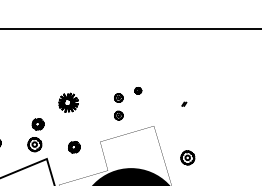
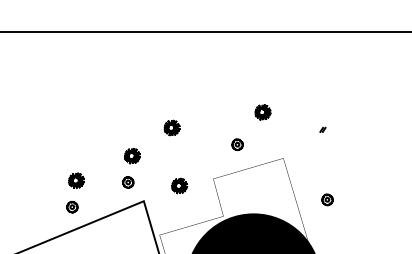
part: (137, 90) -> (262, 112), size x1.67
part: (118, 97) -> (237, 121), removed
part: (68, 102) -> (171, 127), size x0.62
part: (35, 144) -> (128, 182), size x0.62
part: (187, 157) -> (327, 199), size x0.62

